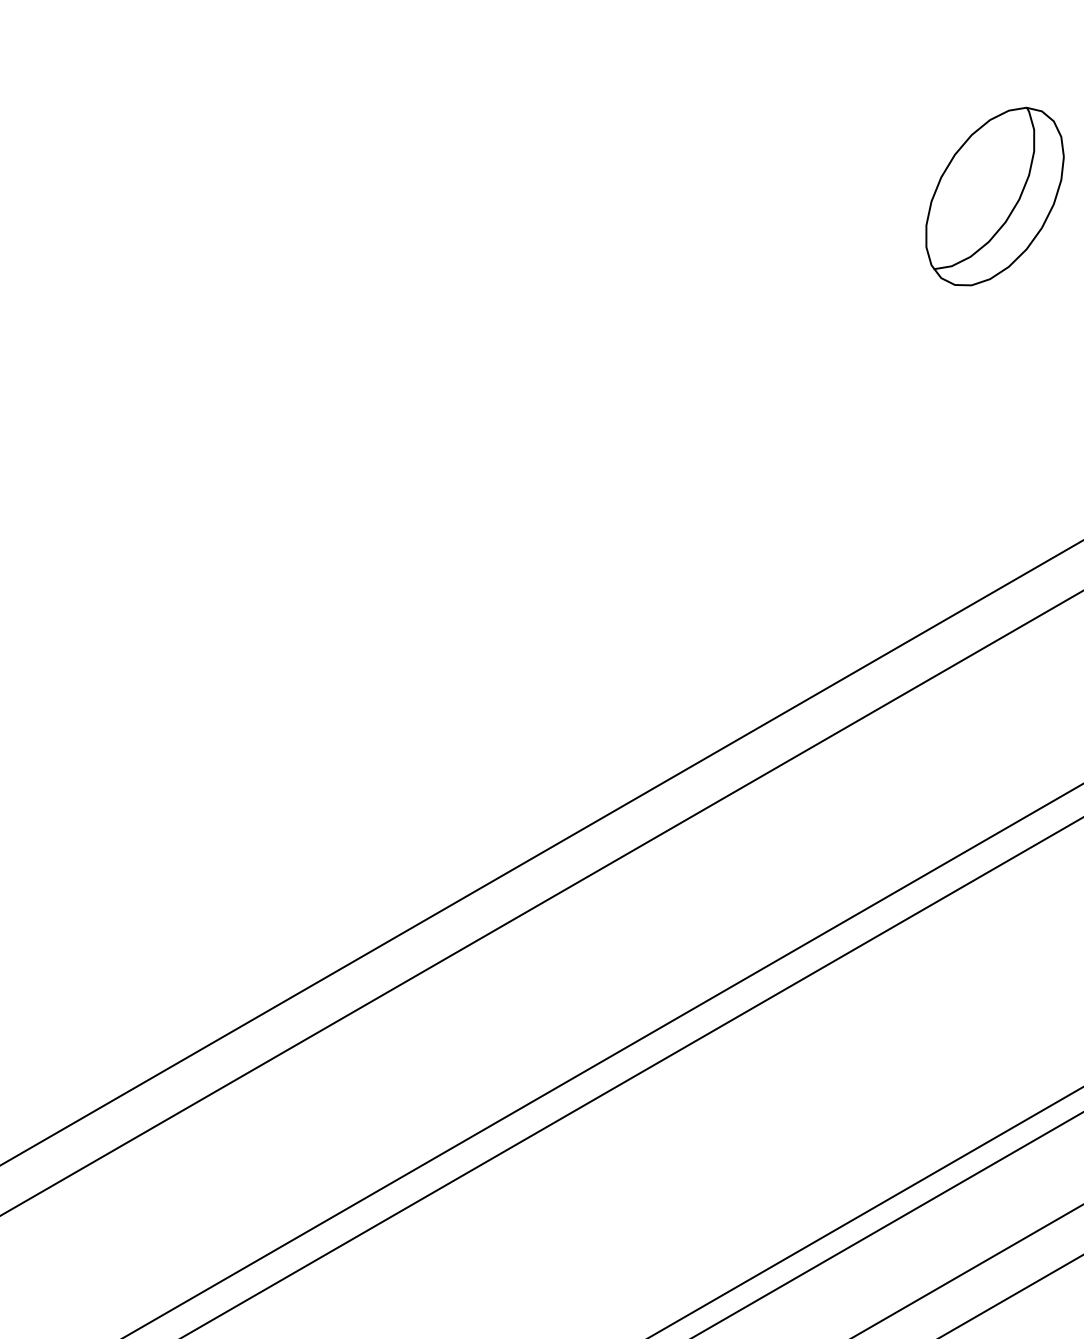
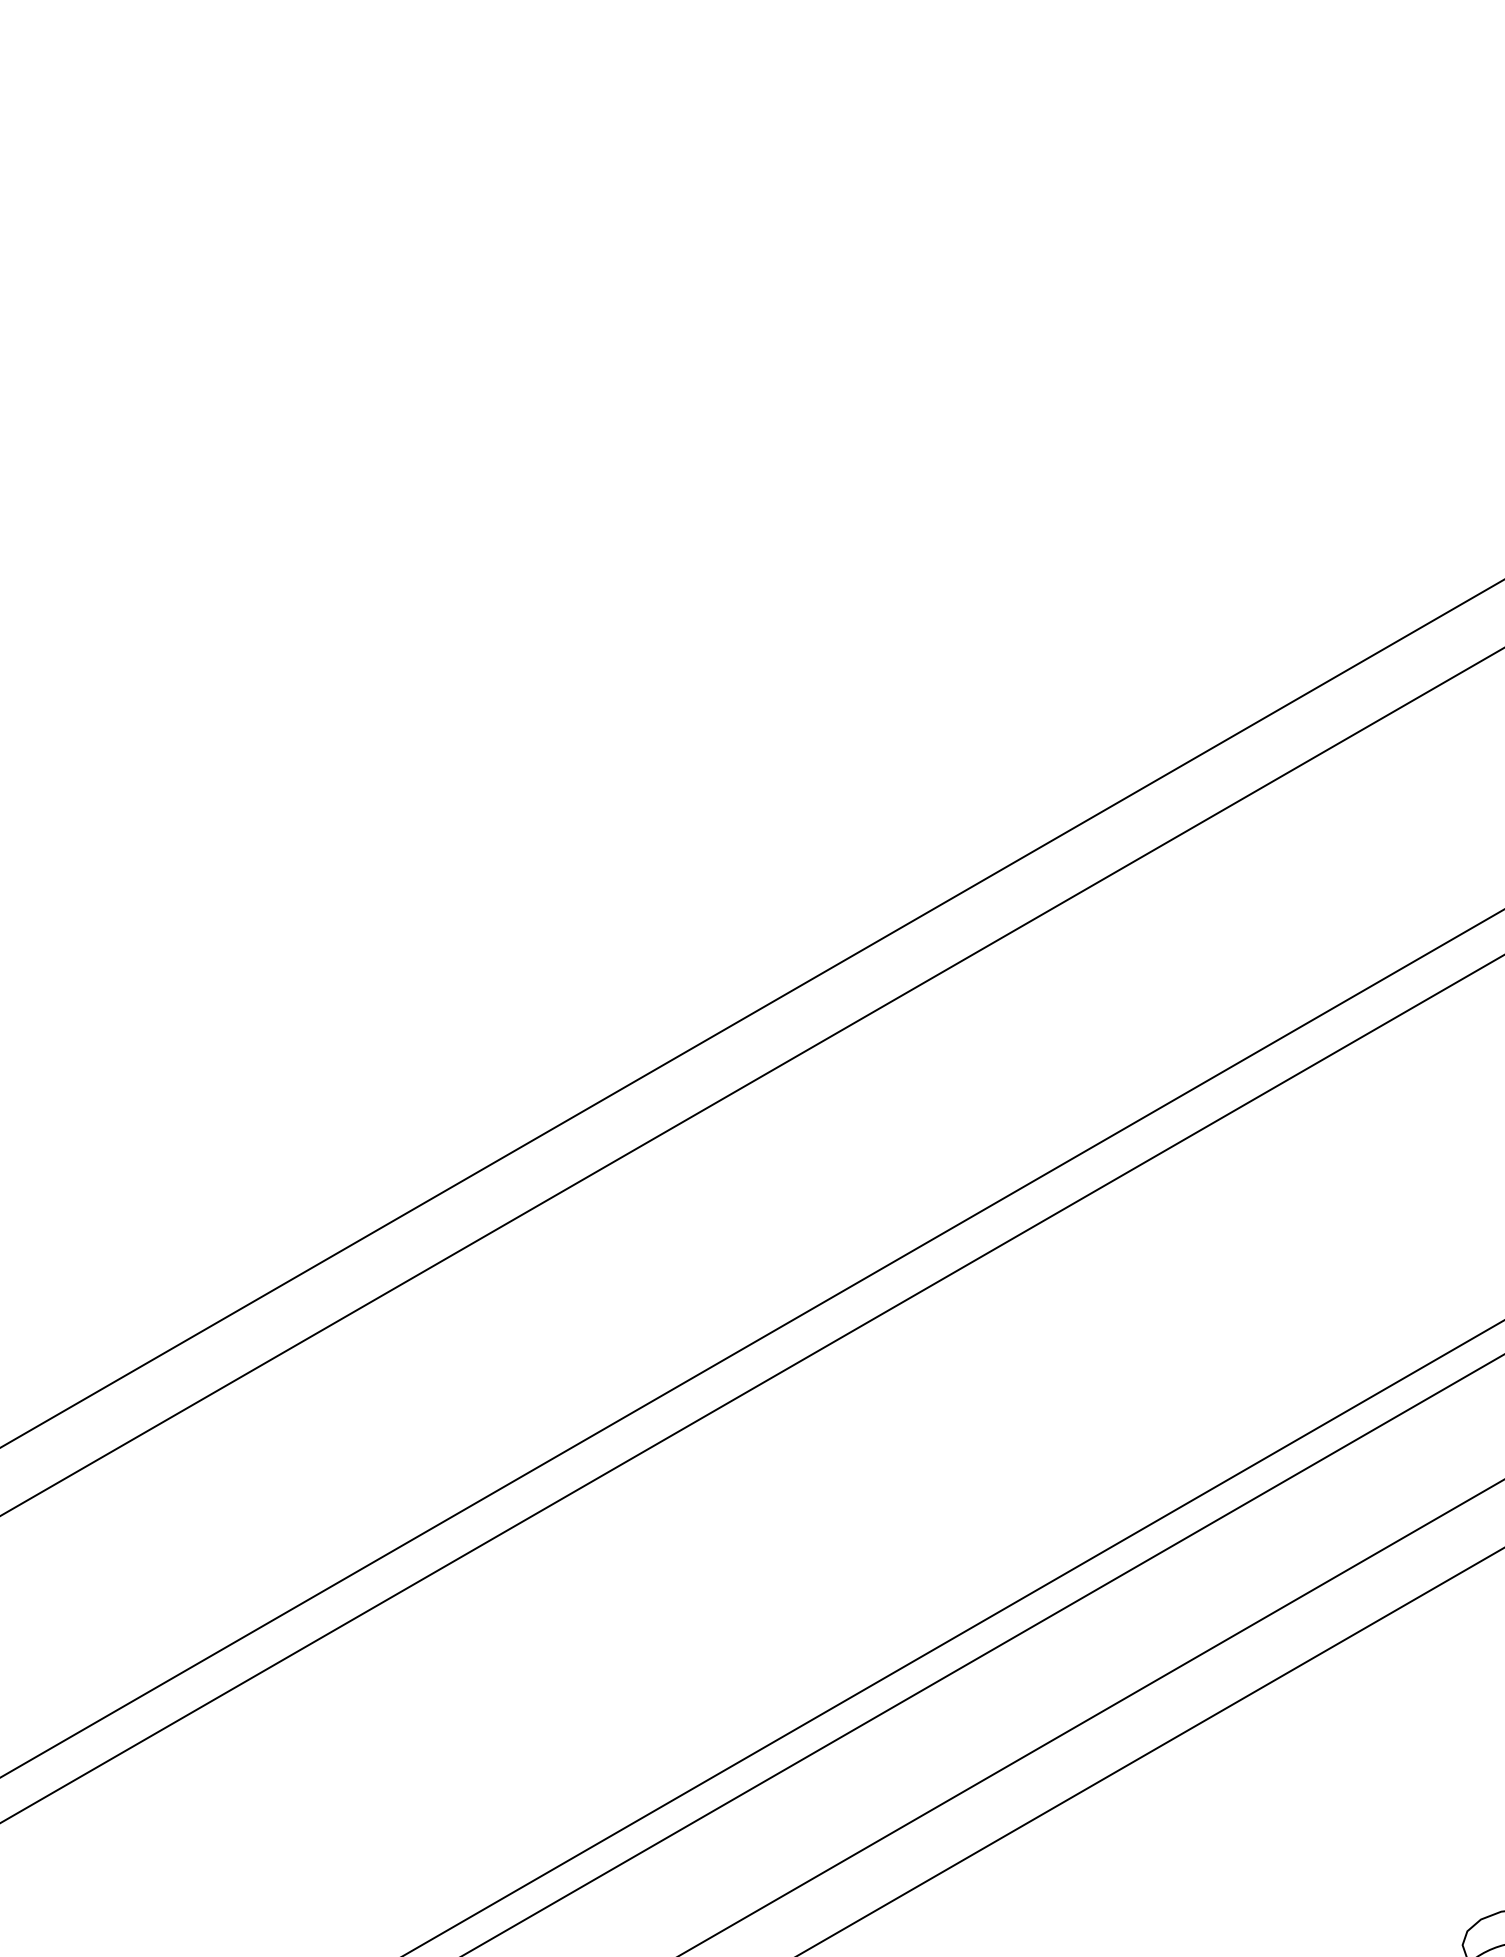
part: (995, 196) -> (1319, 151), removed

